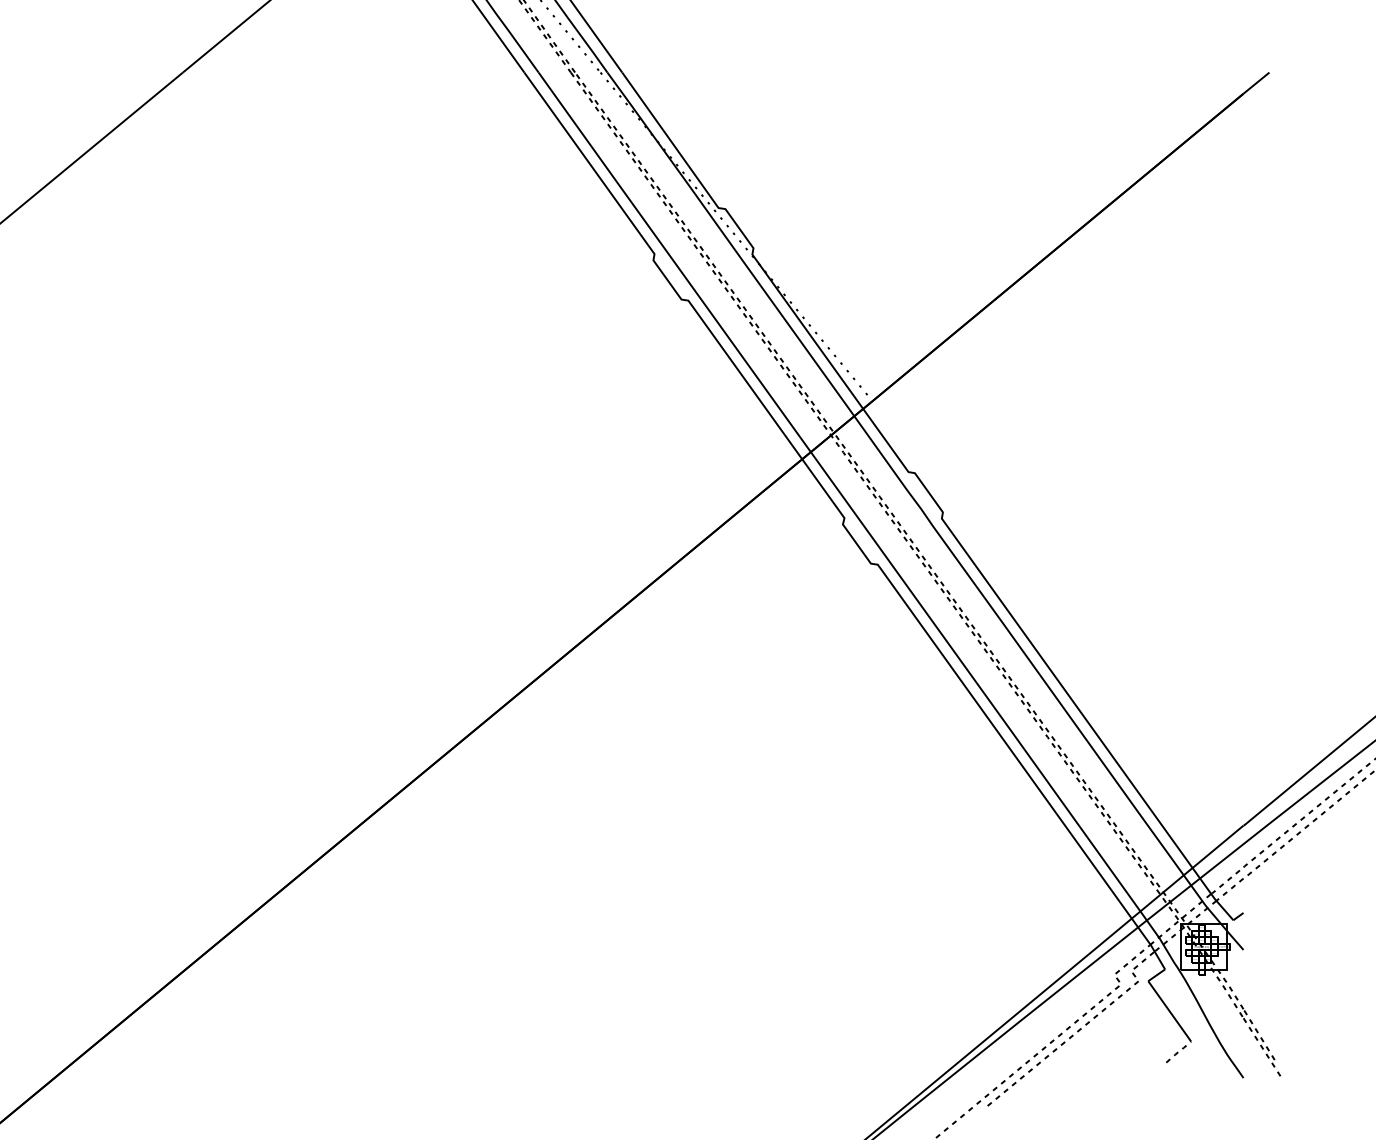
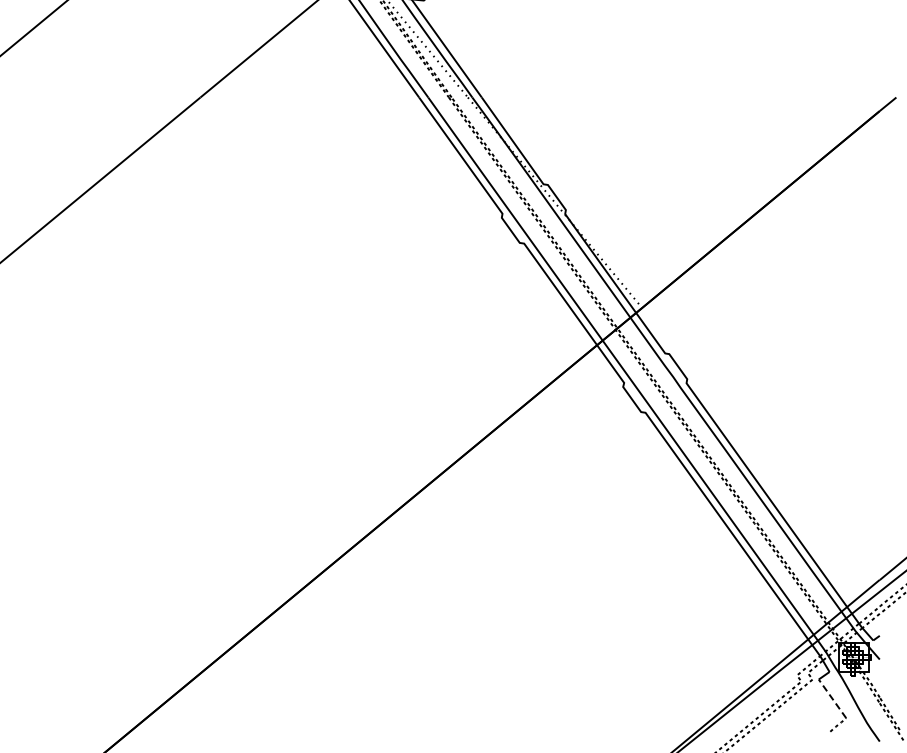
line: (1169, 1010) -> (832, 698), solid -> dashed

